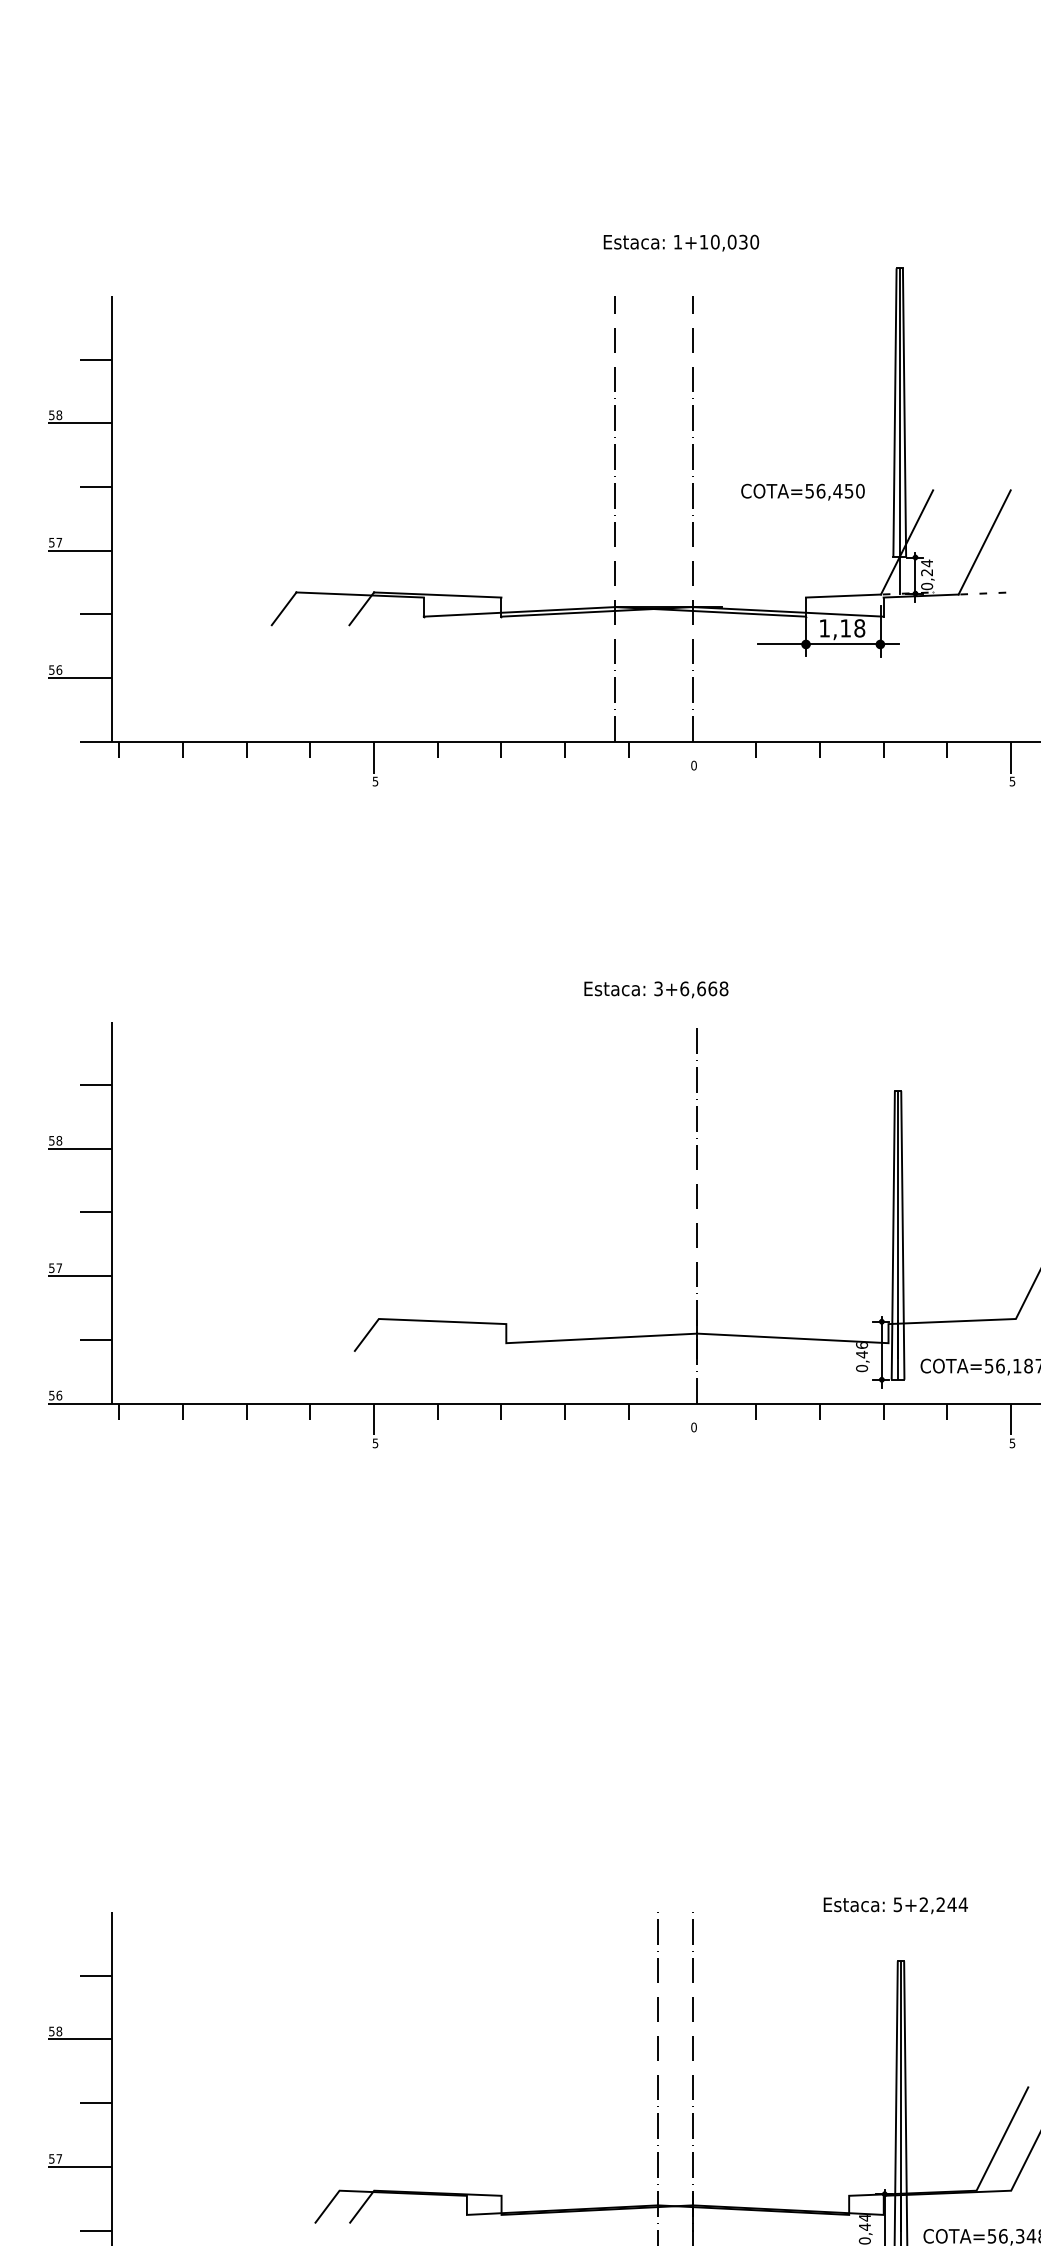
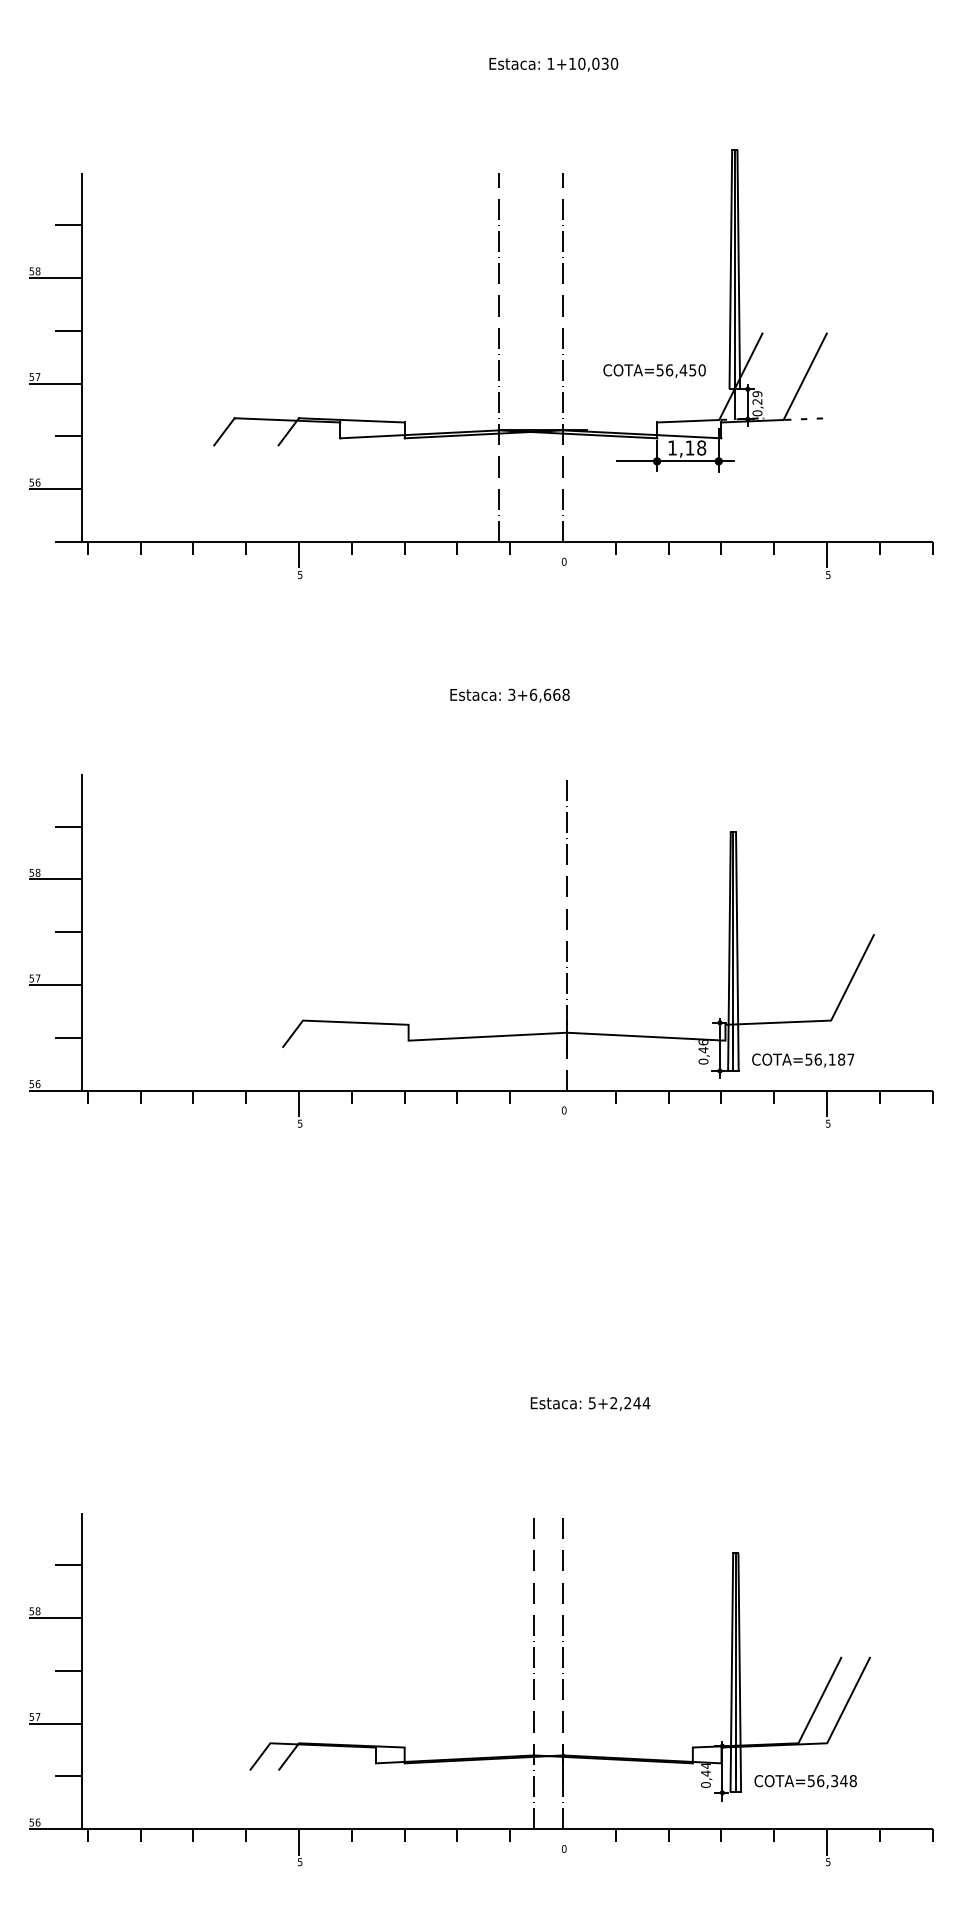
text: (681, 242) -> (553, 64), moved
text: (802, 491) -> (654, 370), moved
text: (927, 563) -> (757, 394), 0,24 -> 0,29
text: (655, 989) -> (509, 695), moved
text: (895, 1905) -> (590, 1403), moved

